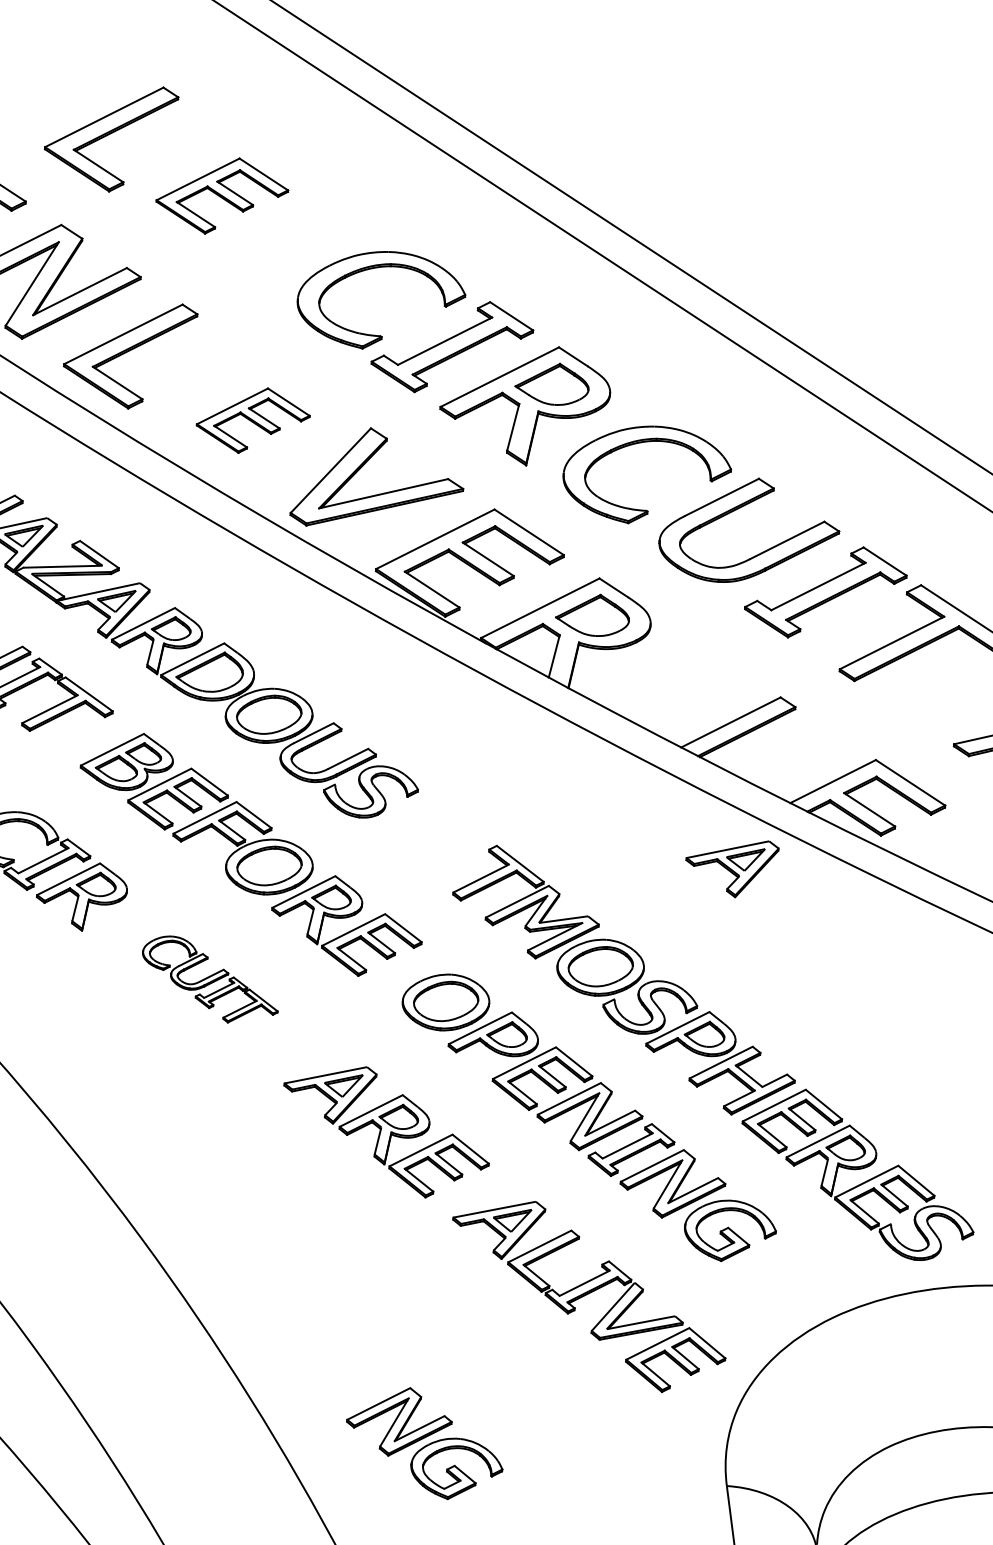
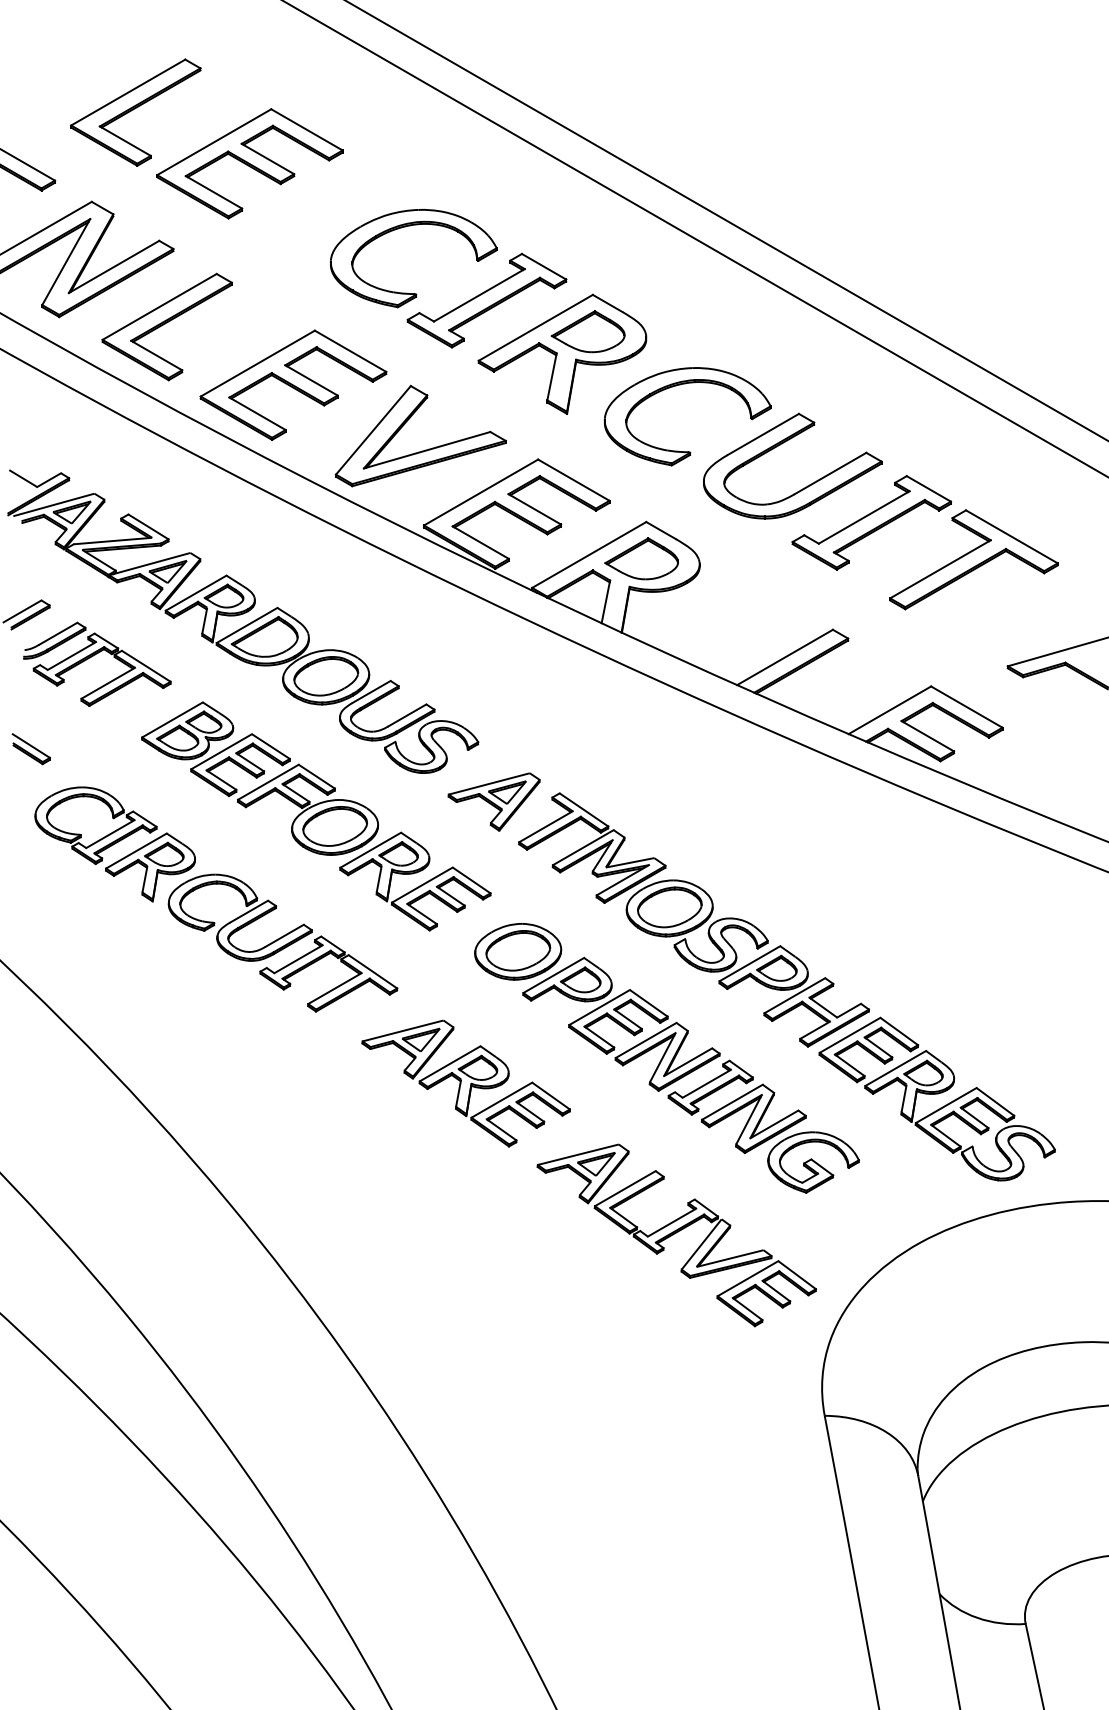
part: (221, 195) -> (249, 163), size x1.43
part: (253, 420) -> (293, 384), size x1.67
part: (731, 867) -> (493, 801), moved
part: (209, 979) -> (282, 942), size x1.67
part: (424, 1443) -> (522, 1390), removed

